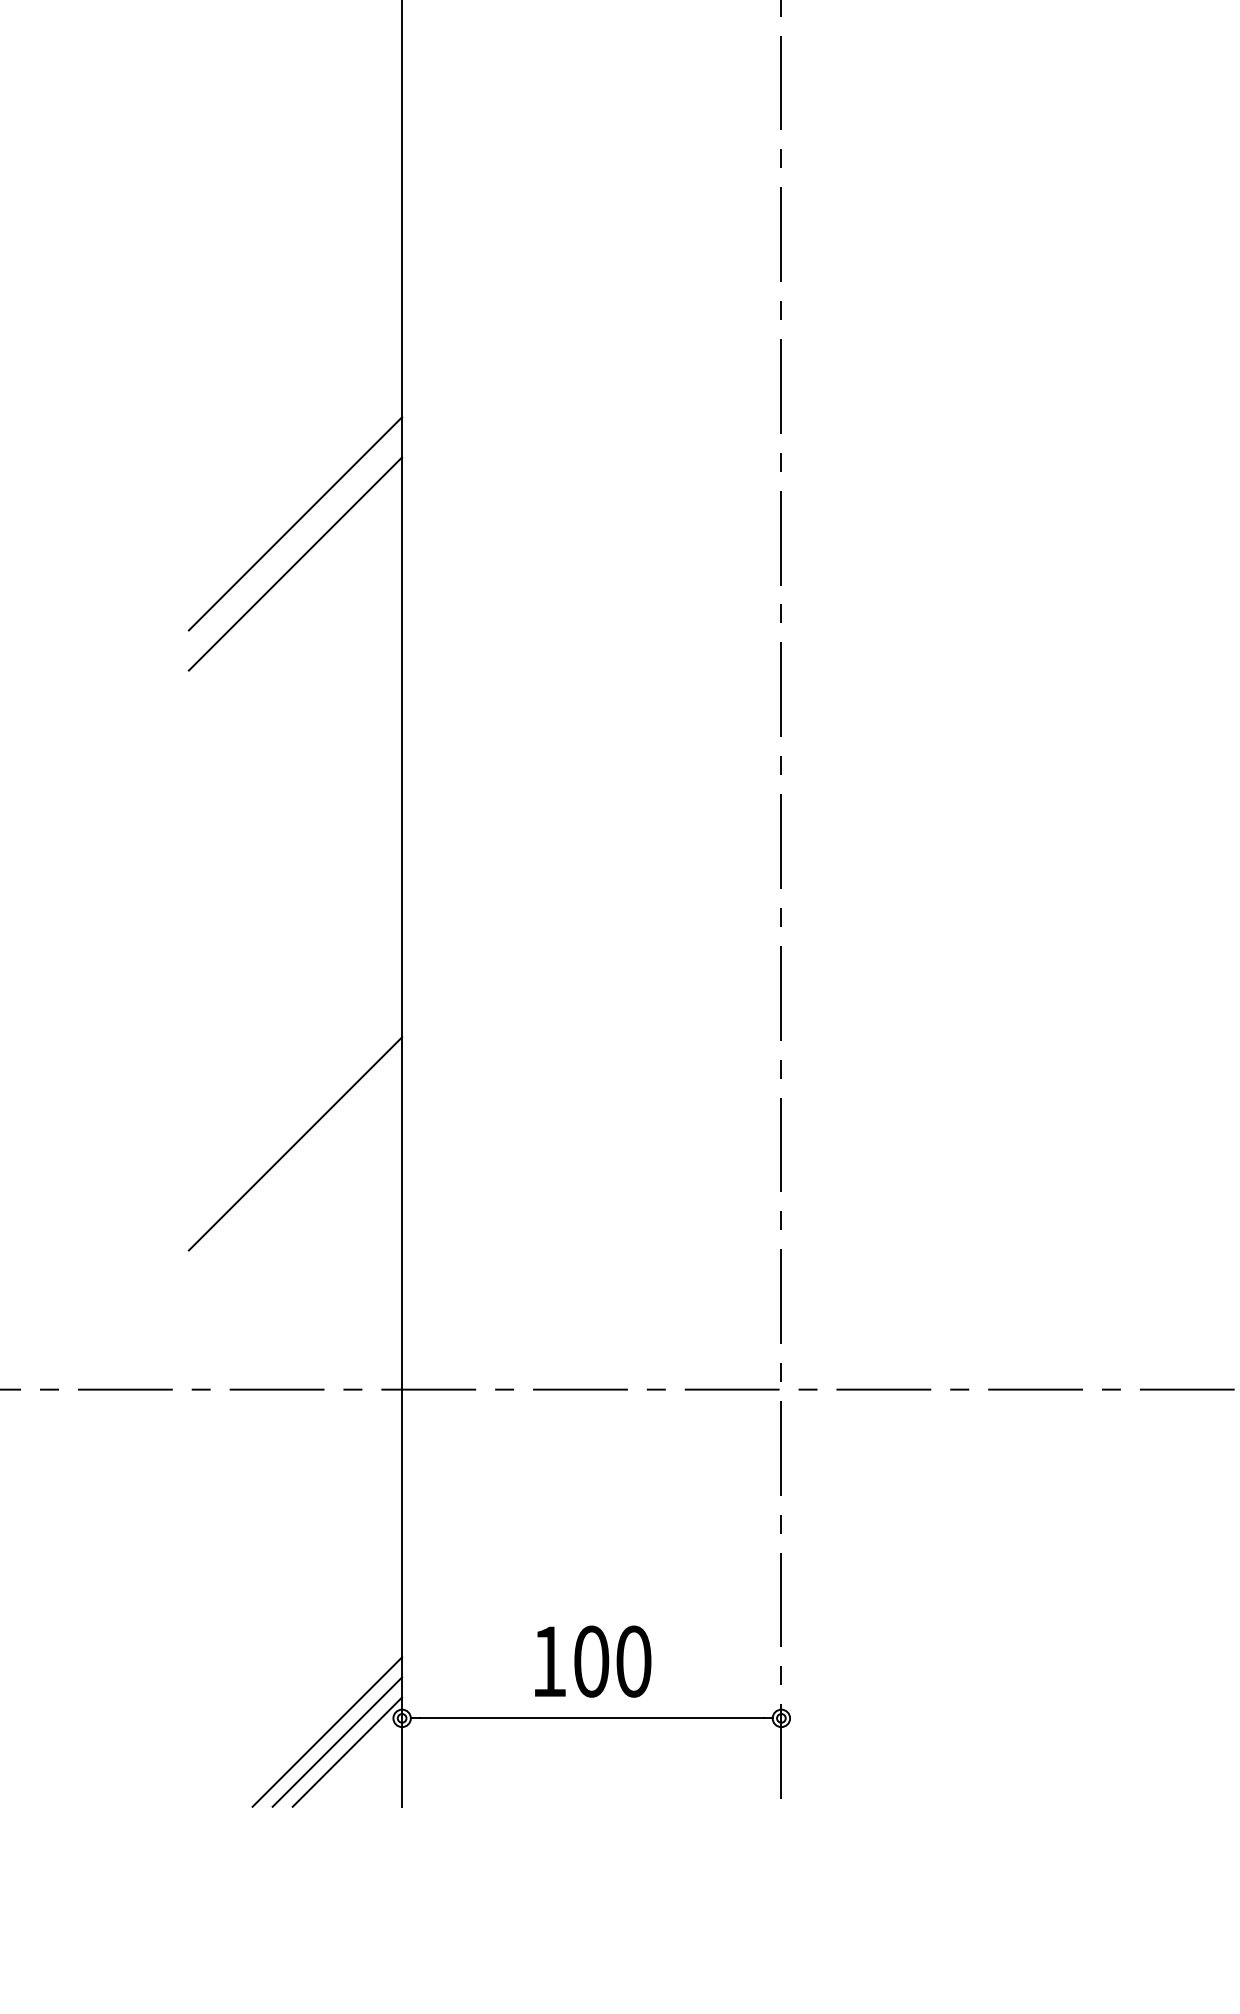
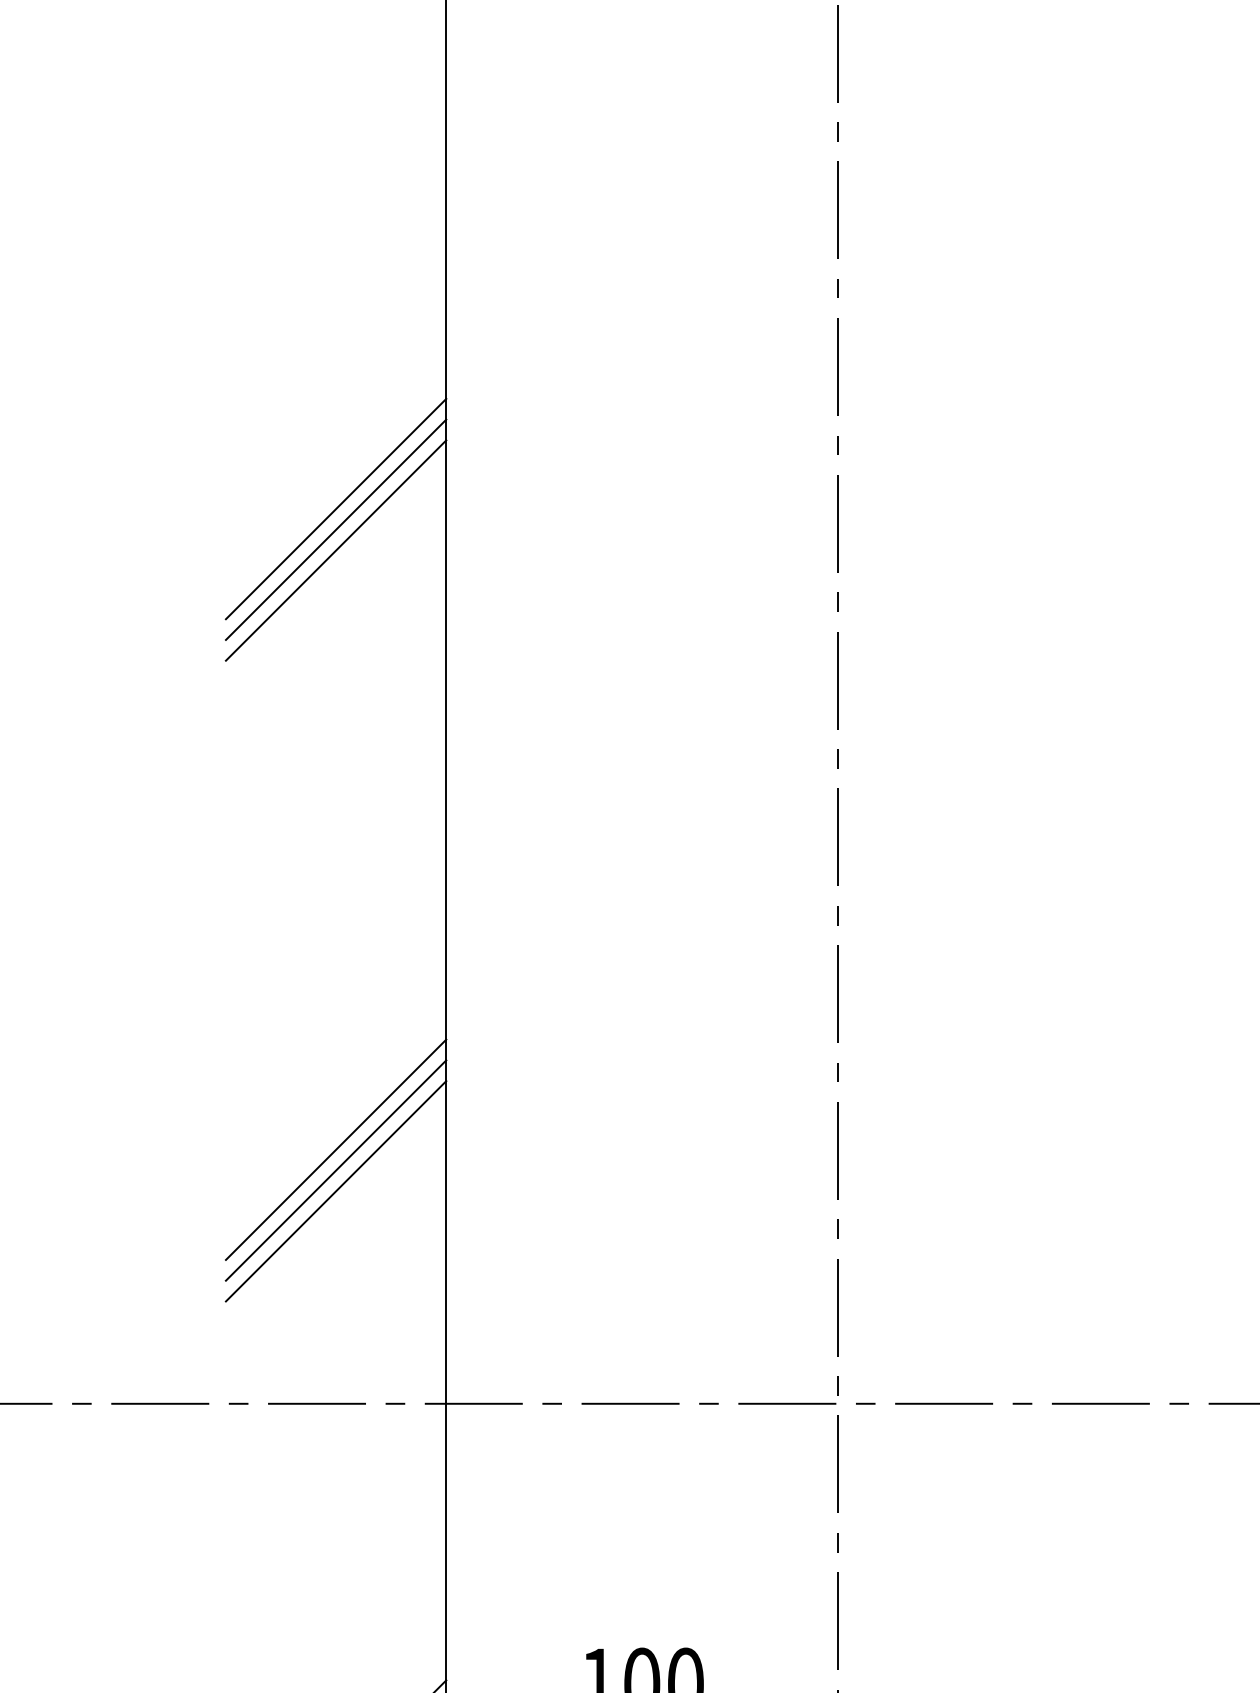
line: (295, 543) -> (336, 529), added
line: (295, 1163) -> (336, 1170), added
line: (295, 1183) -> (336, 1190), added

